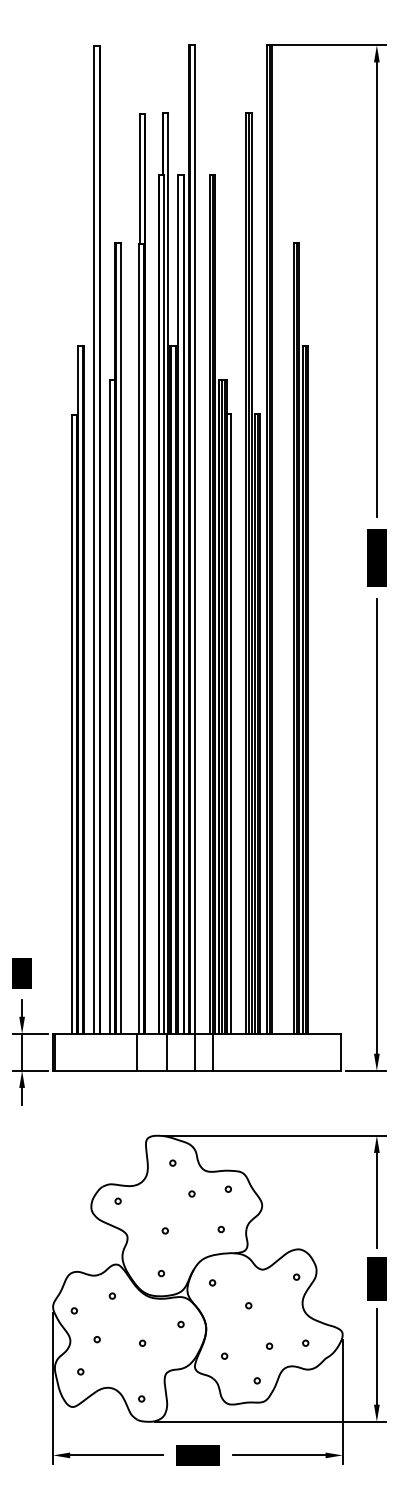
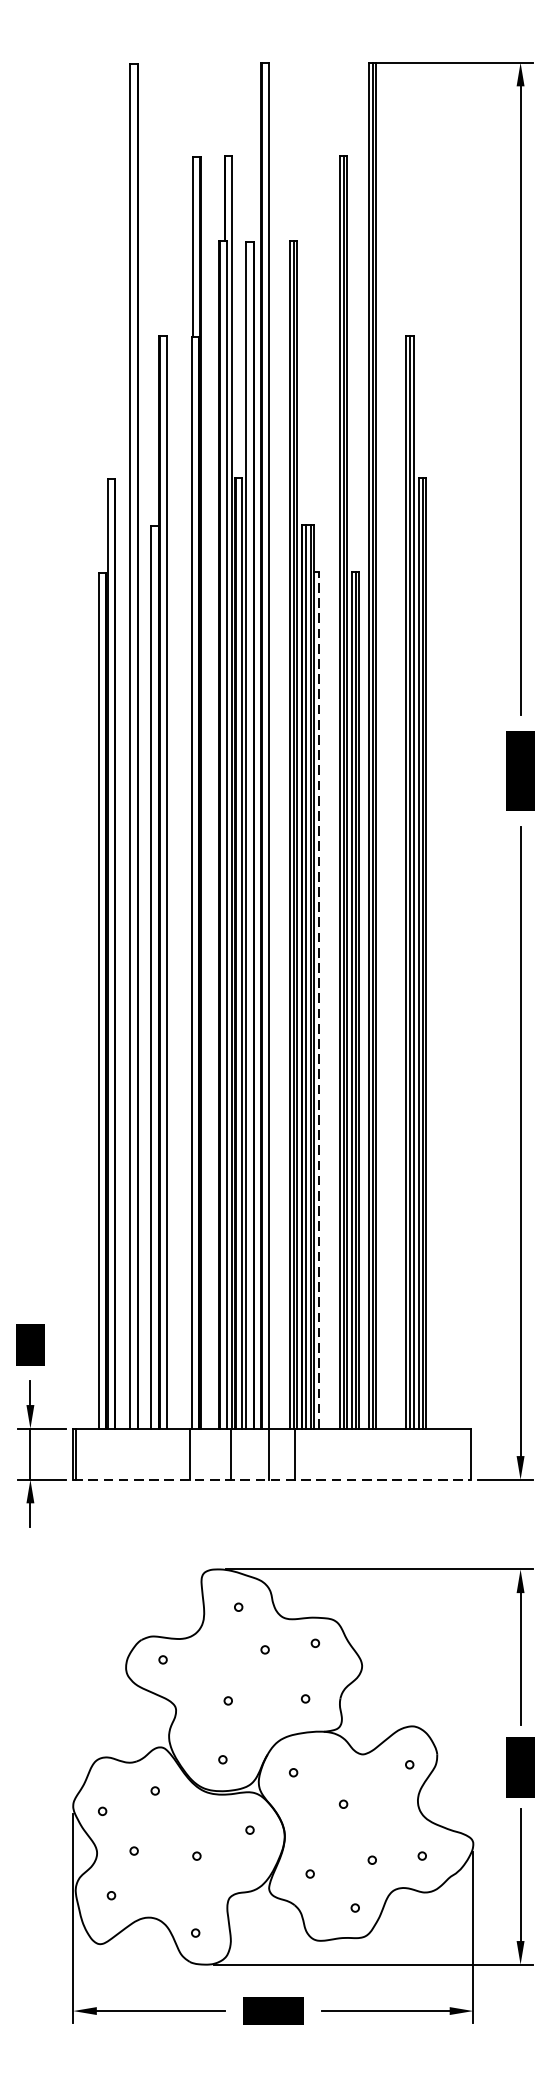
line: (231, 723) -> (319, 999), solid -> dashed
line: (196, 1070) -> (271, 1479), solid -> dashed

